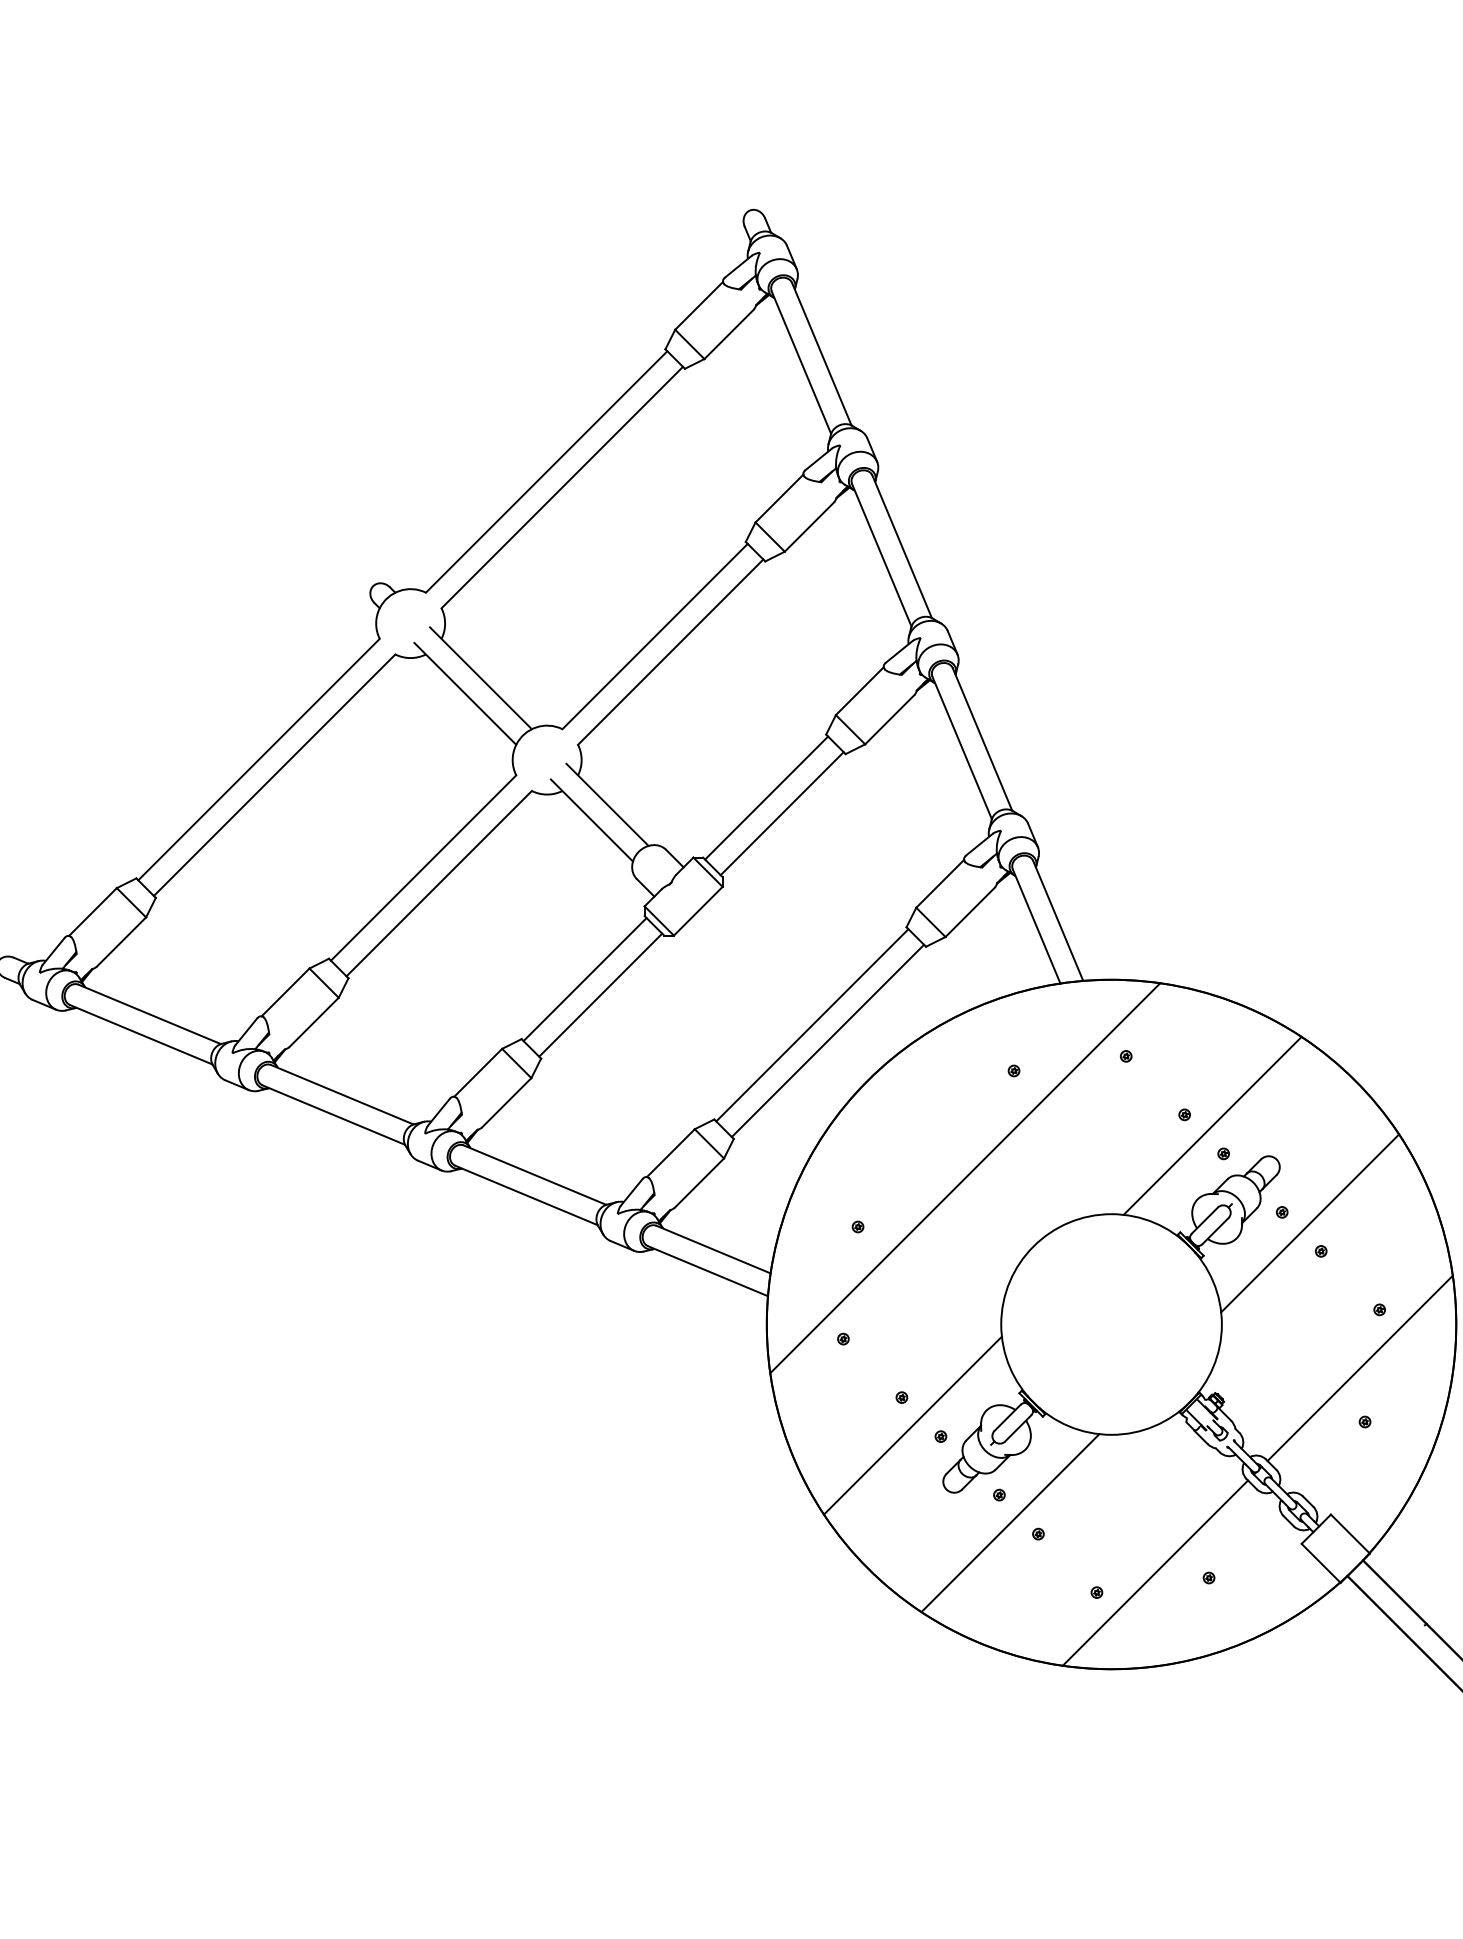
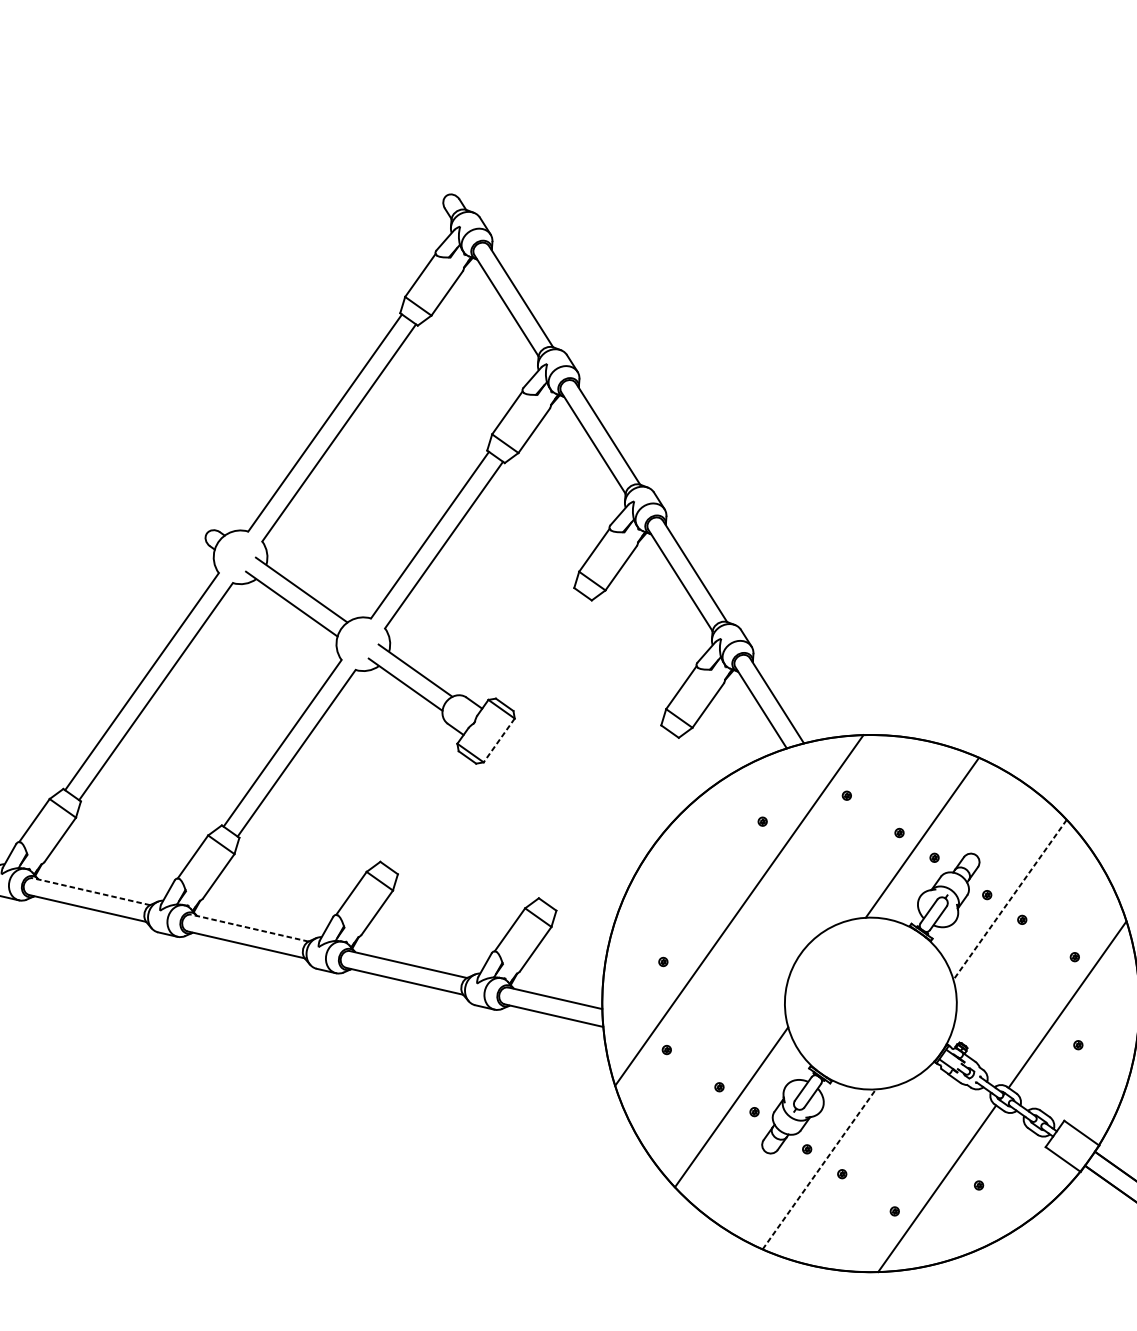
line: (766, 797) -> (536, 644), removed
line: (781, 813) -> (550, 654), removed
line: (697, 911) -> (498, 740), solid -> dashed
line: (584, 979) -> (420, 807), removed
line: (600, 994) -> (435, 817), removed
line: (149, 1014) -> (91, 891), solid -> dashed
line: (812, 1025) -> (601, 813), removed
line: (827, 1040) -> (615, 822), removed
line: (341, 1094) -> (249, 928), solid -> dashed
line: (1310, 1223) -> (1010, 899), solid -> dashed
line: (1010, 1523) -> (819, 1169), solid -> dashed

